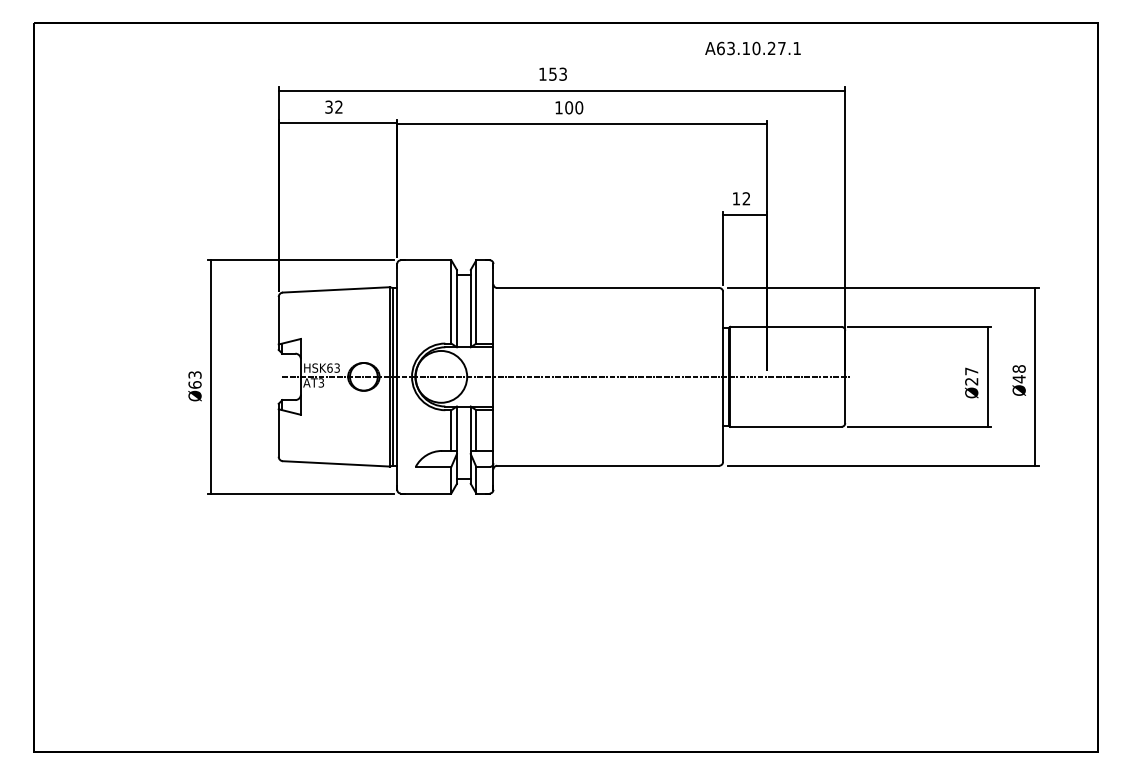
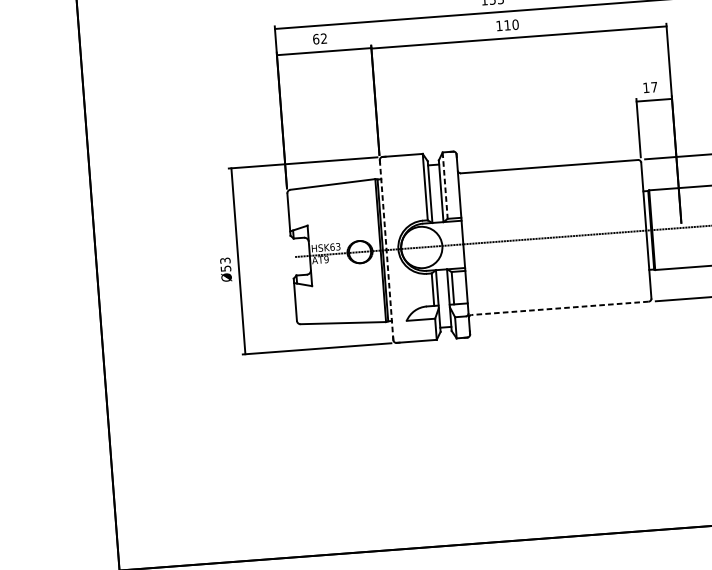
text: (328, 106) -> (315, 38), 32 -> 62
text: (569, 107) -> (507, 25), 100 -> 110
text: (746, 198) -> (654, 87), 12 -> 17
line: (476, 301) -> (445, 185), solid -> dashed
line: (397, 376) -> (386, 249), solid -> dashed
text: (321, 382) -> (326, 259), AT3 -> AT9
text: (194, 384) -> (225, 268), Ø63 -> Ø53
line: (607, 465) -> (559, 308), solid -> dashed

